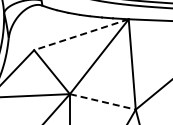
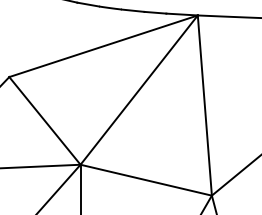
line: (81, 34) -> (103, 45), dashed -> solid
line: (102, 101) -> (145, 179), dashed -> solid

